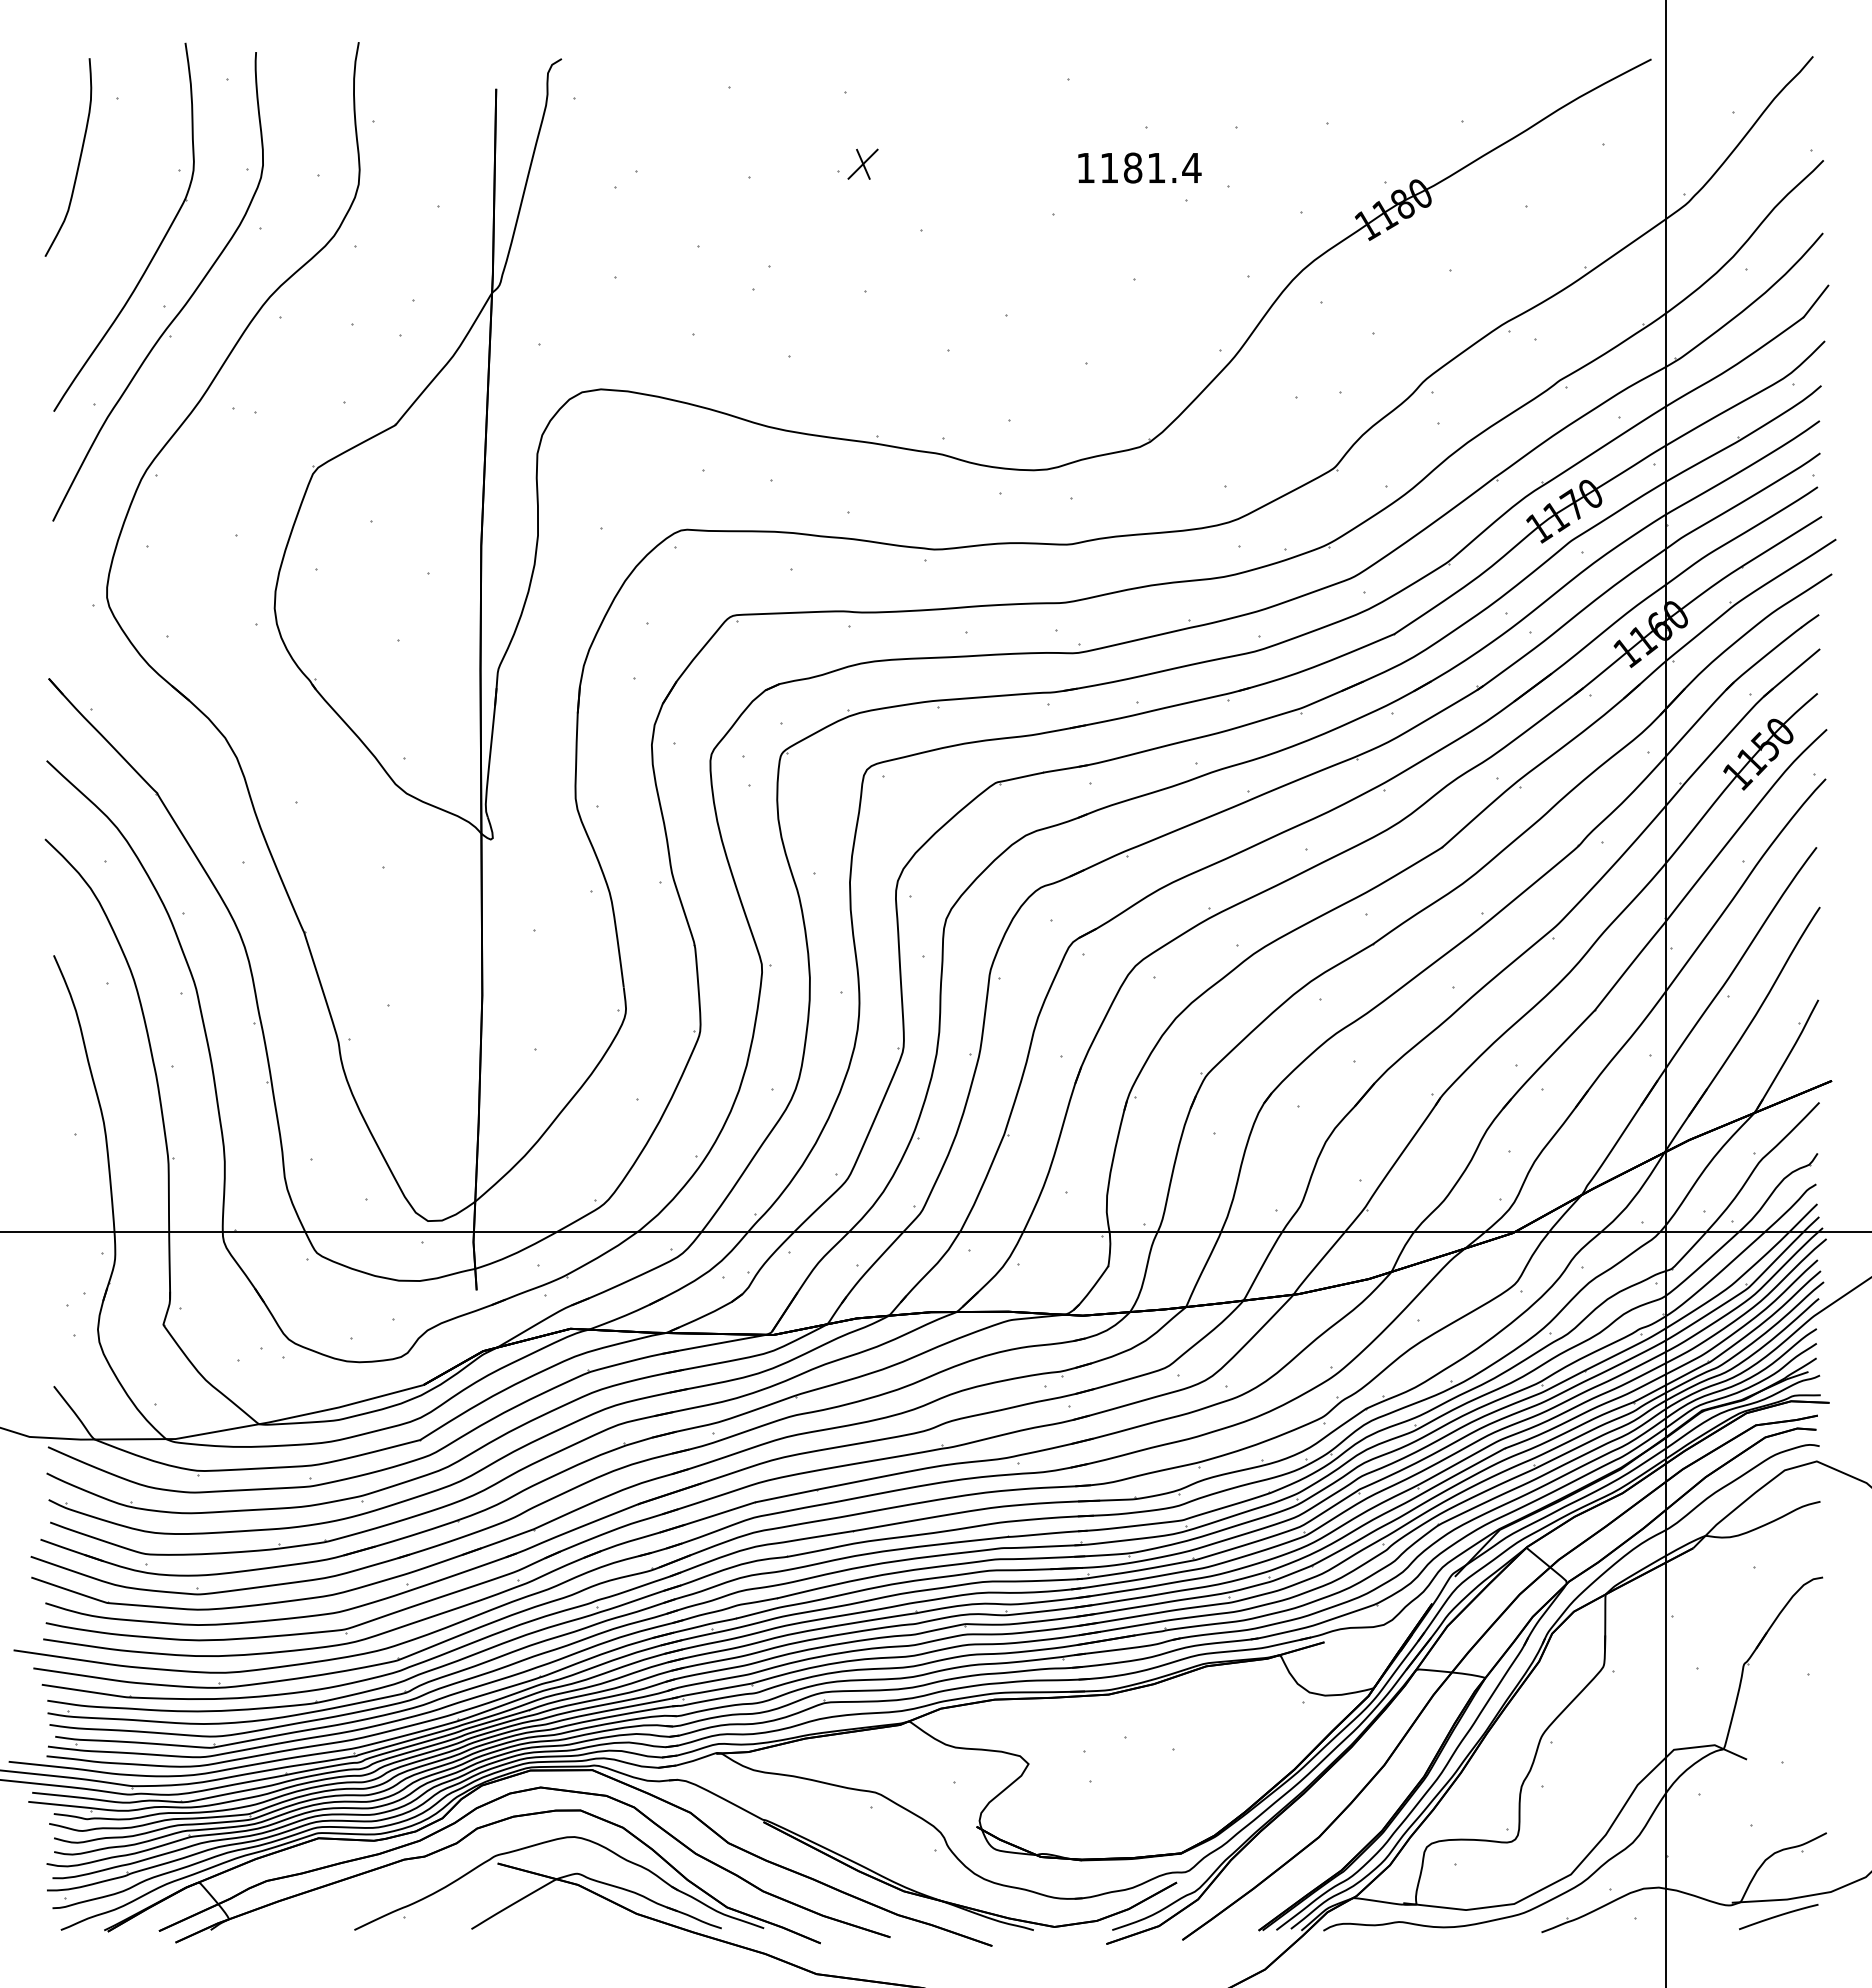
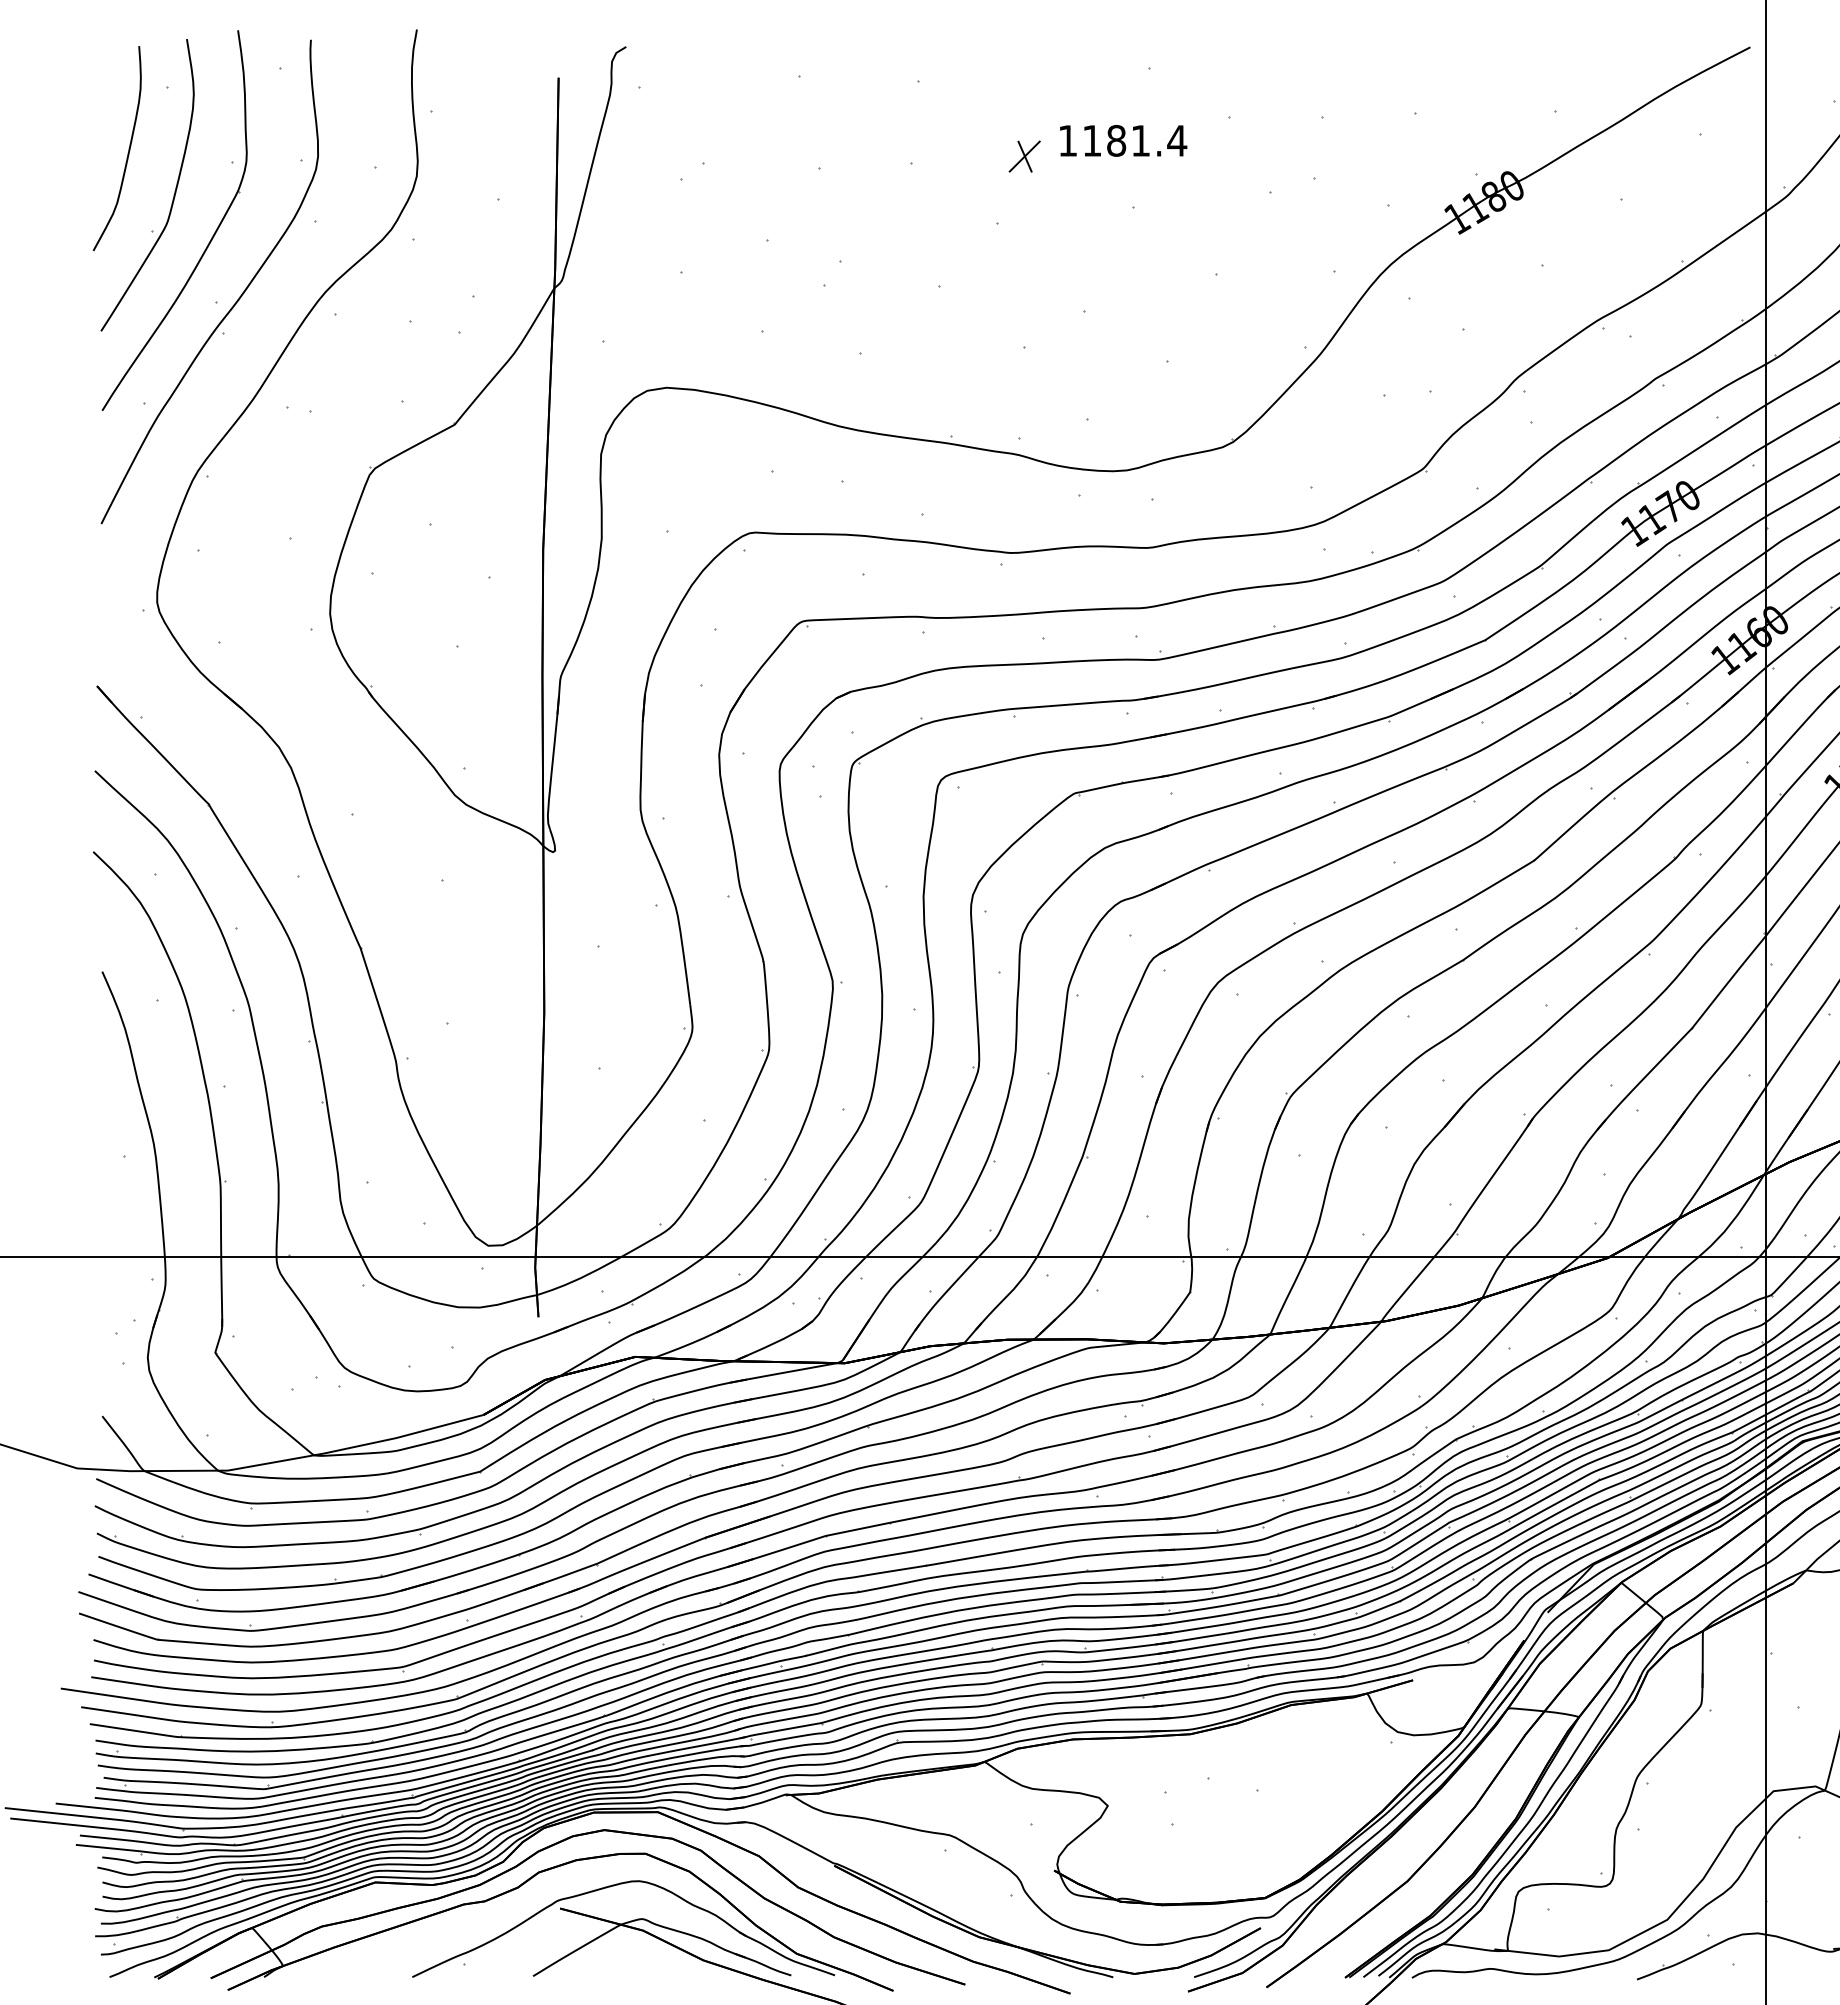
part: (862, 163) -> (1024, 155), moved
part: (1139, 167) -> (1123, 140), moved
part: (123, 200) -> (174, 192), added

